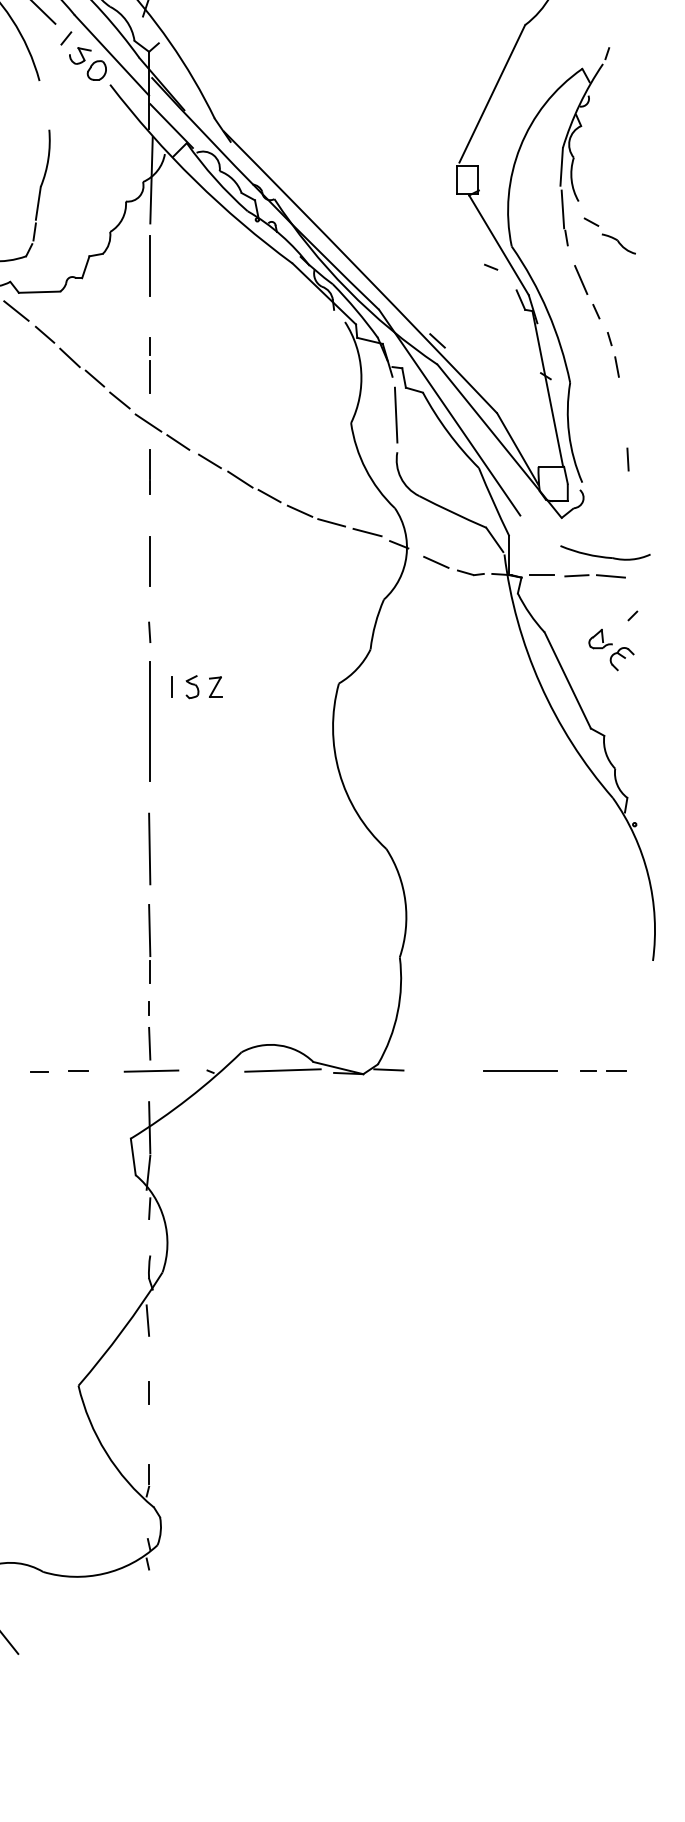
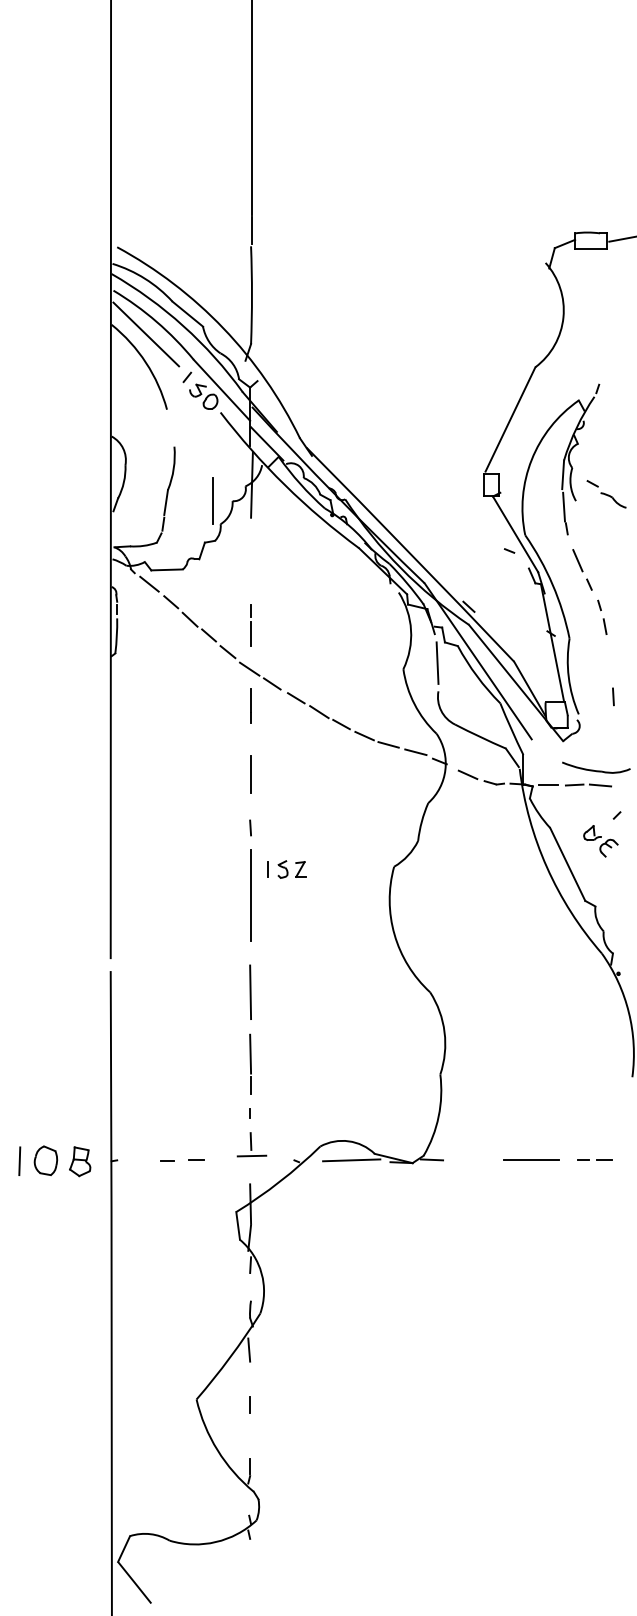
part: (609, 236) -> (606, 494), moved
line: (149, 265) -> (212, 500), moved
part: (150, 1049) -> (251, 1144), size x0.7

